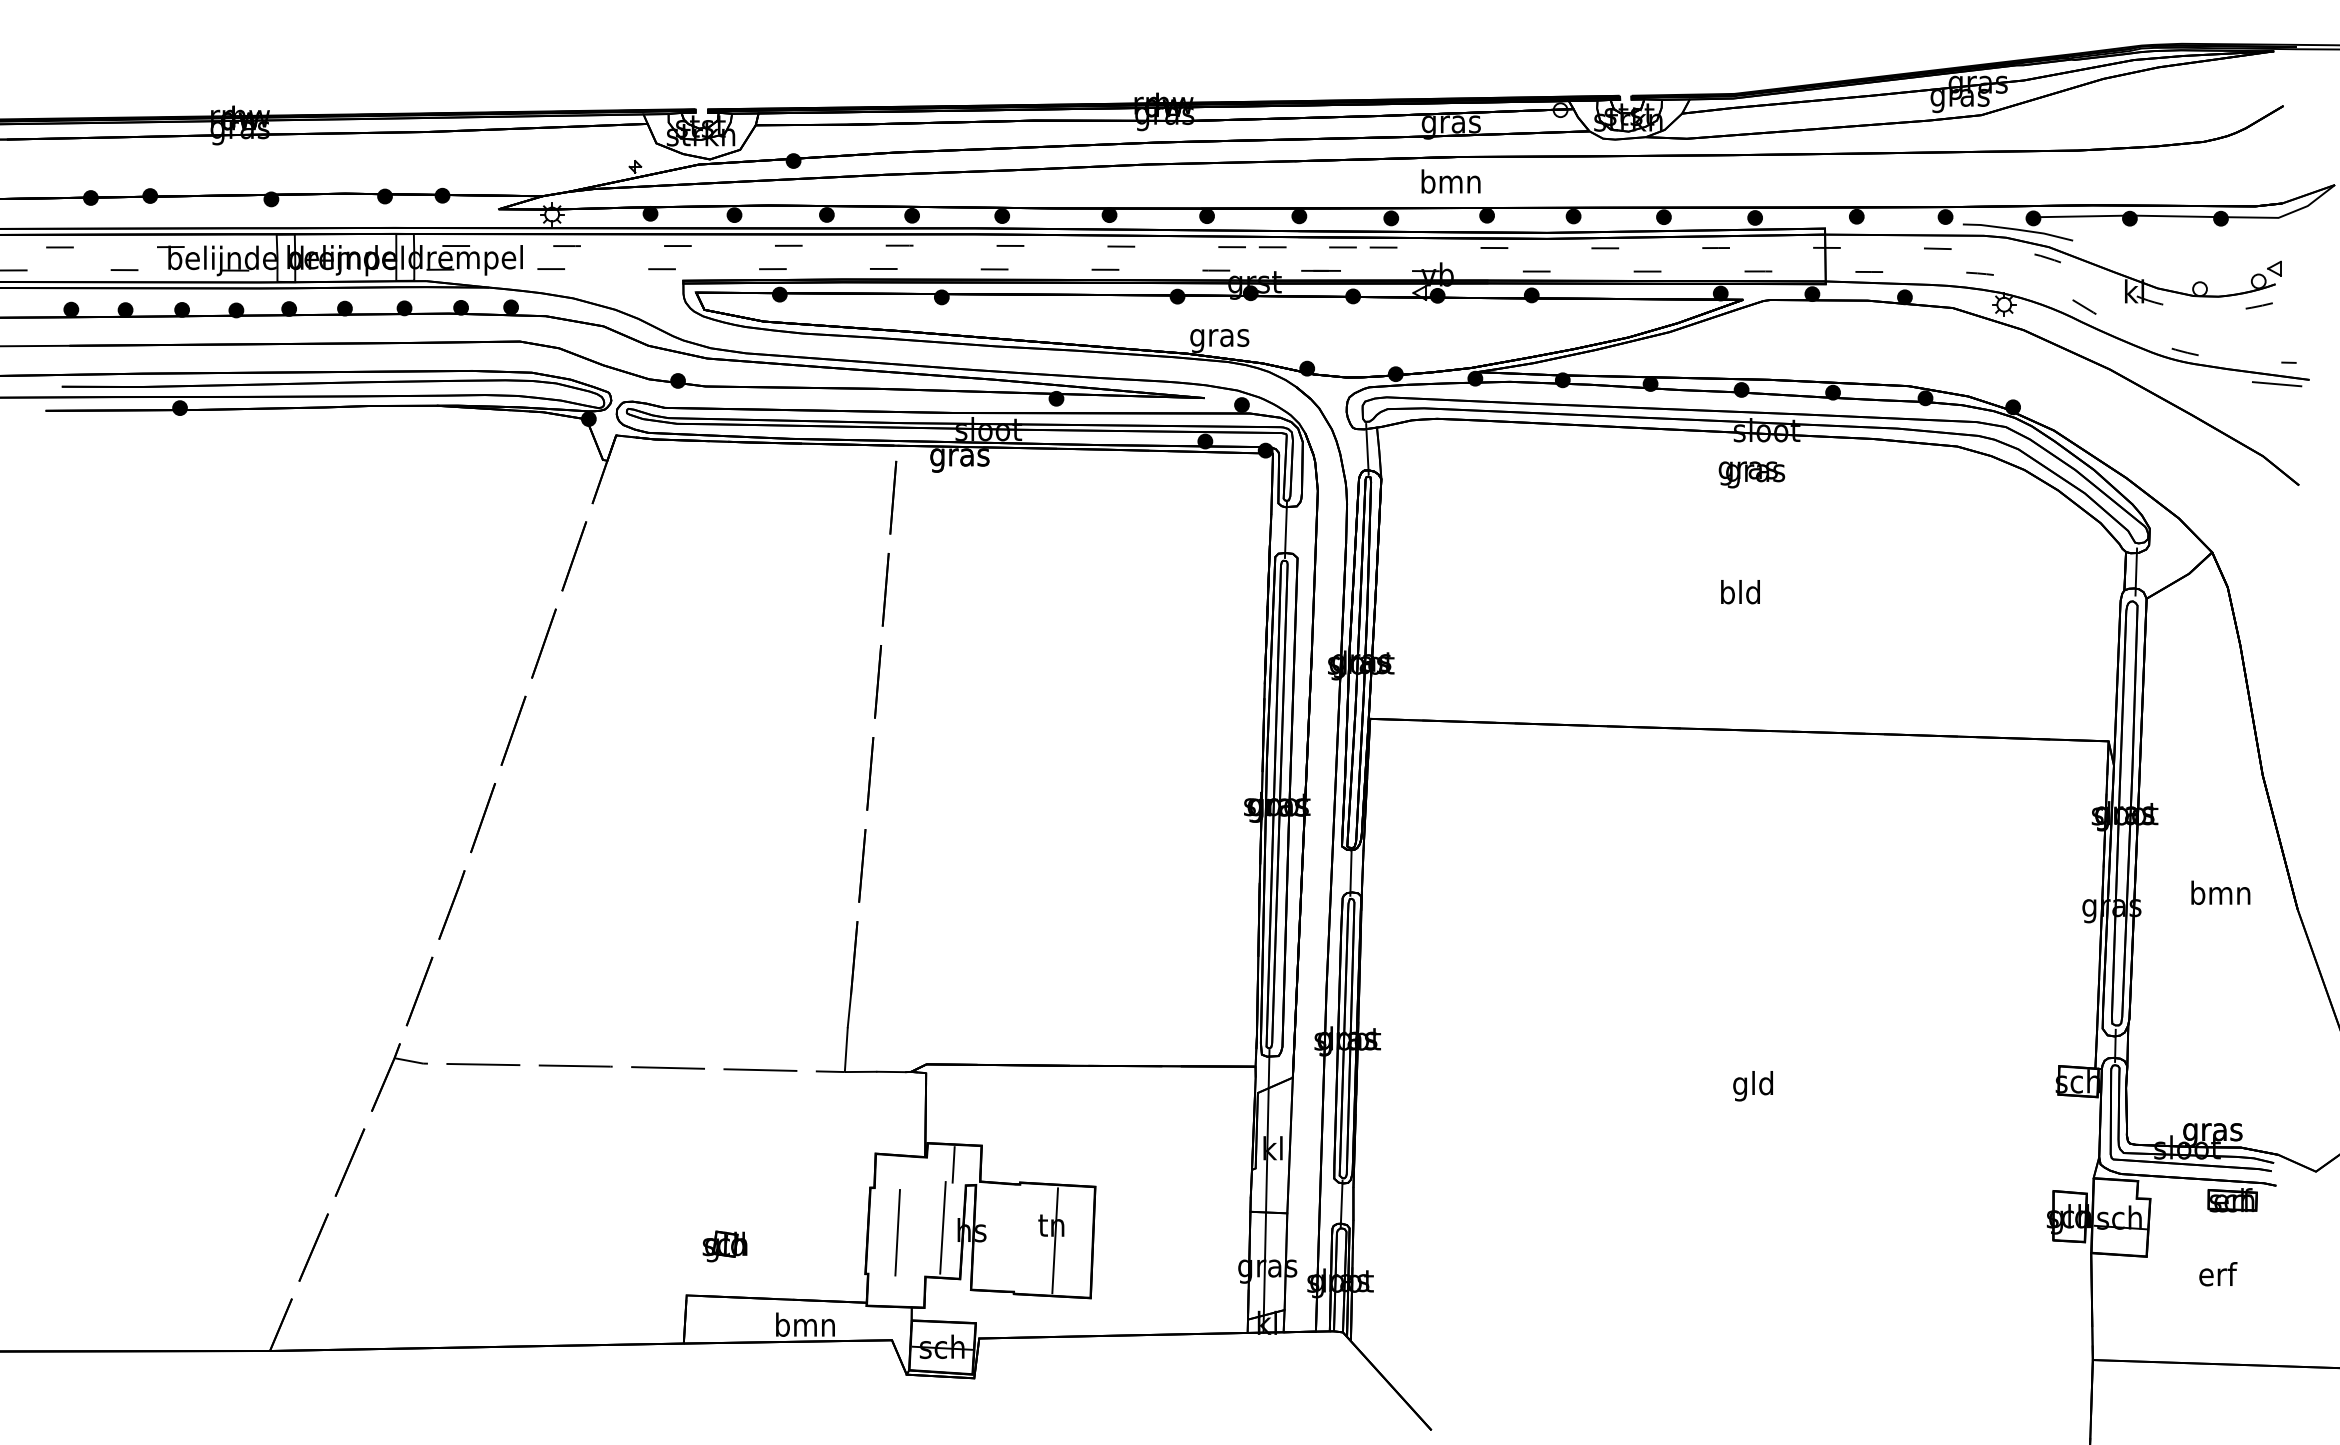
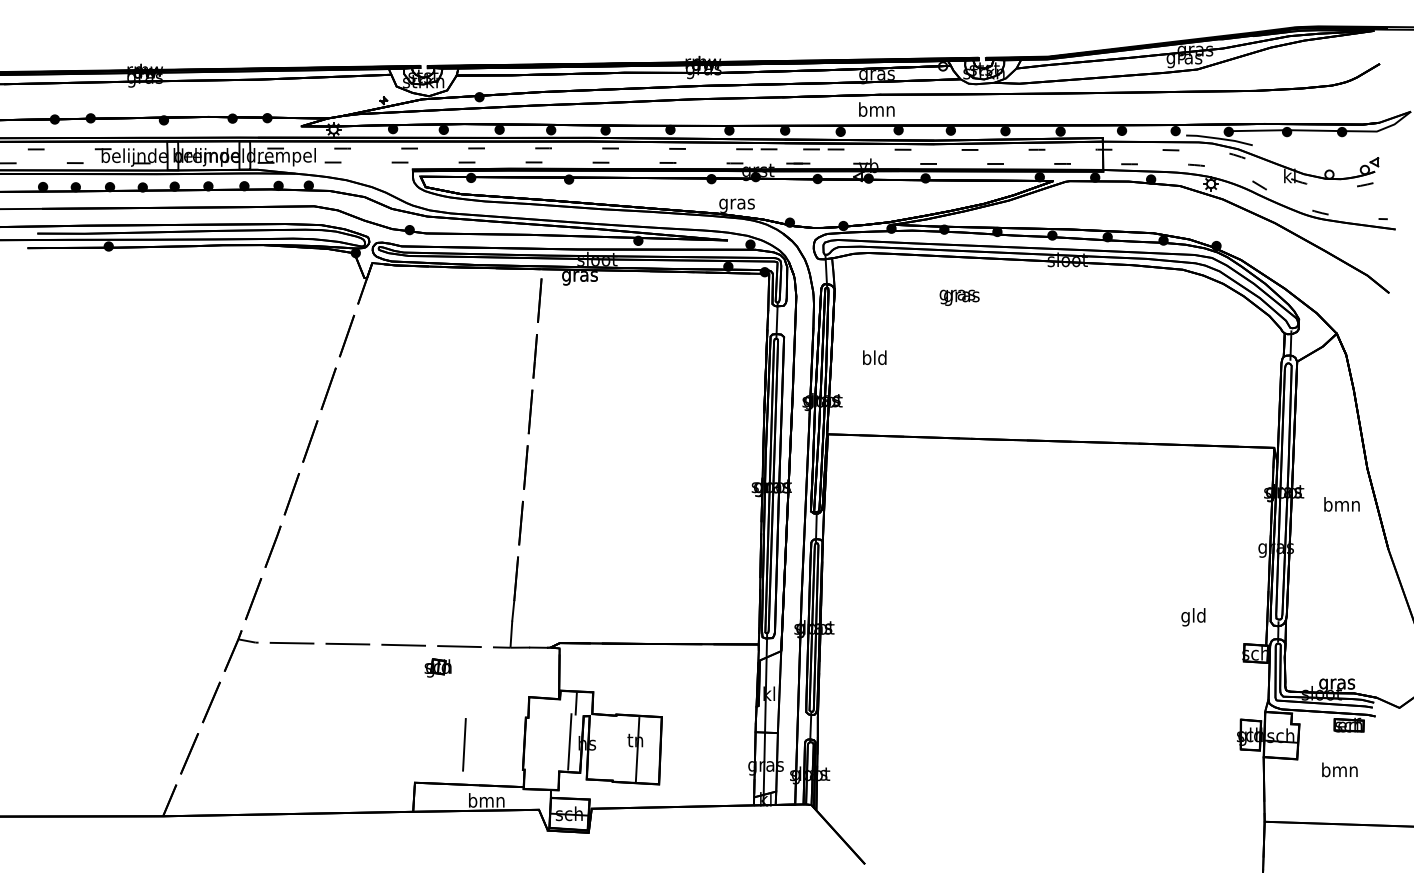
line: (2276, 383) -> (1375, 231), removed
text: (1751, 474) -> (959, 297), moved
text: (1740, 591) -> (874, 357), moved
text: (2219, 892) -> (1341, 504), moved
text: (1753, 1086) -> (1193, 617), moved
line: (897, 1232) -> (464, 744), moved
part: (724, 1245) -> (437, 667), moved
text: (2216, 1273) -> (1339, 769), erf -> bmn

